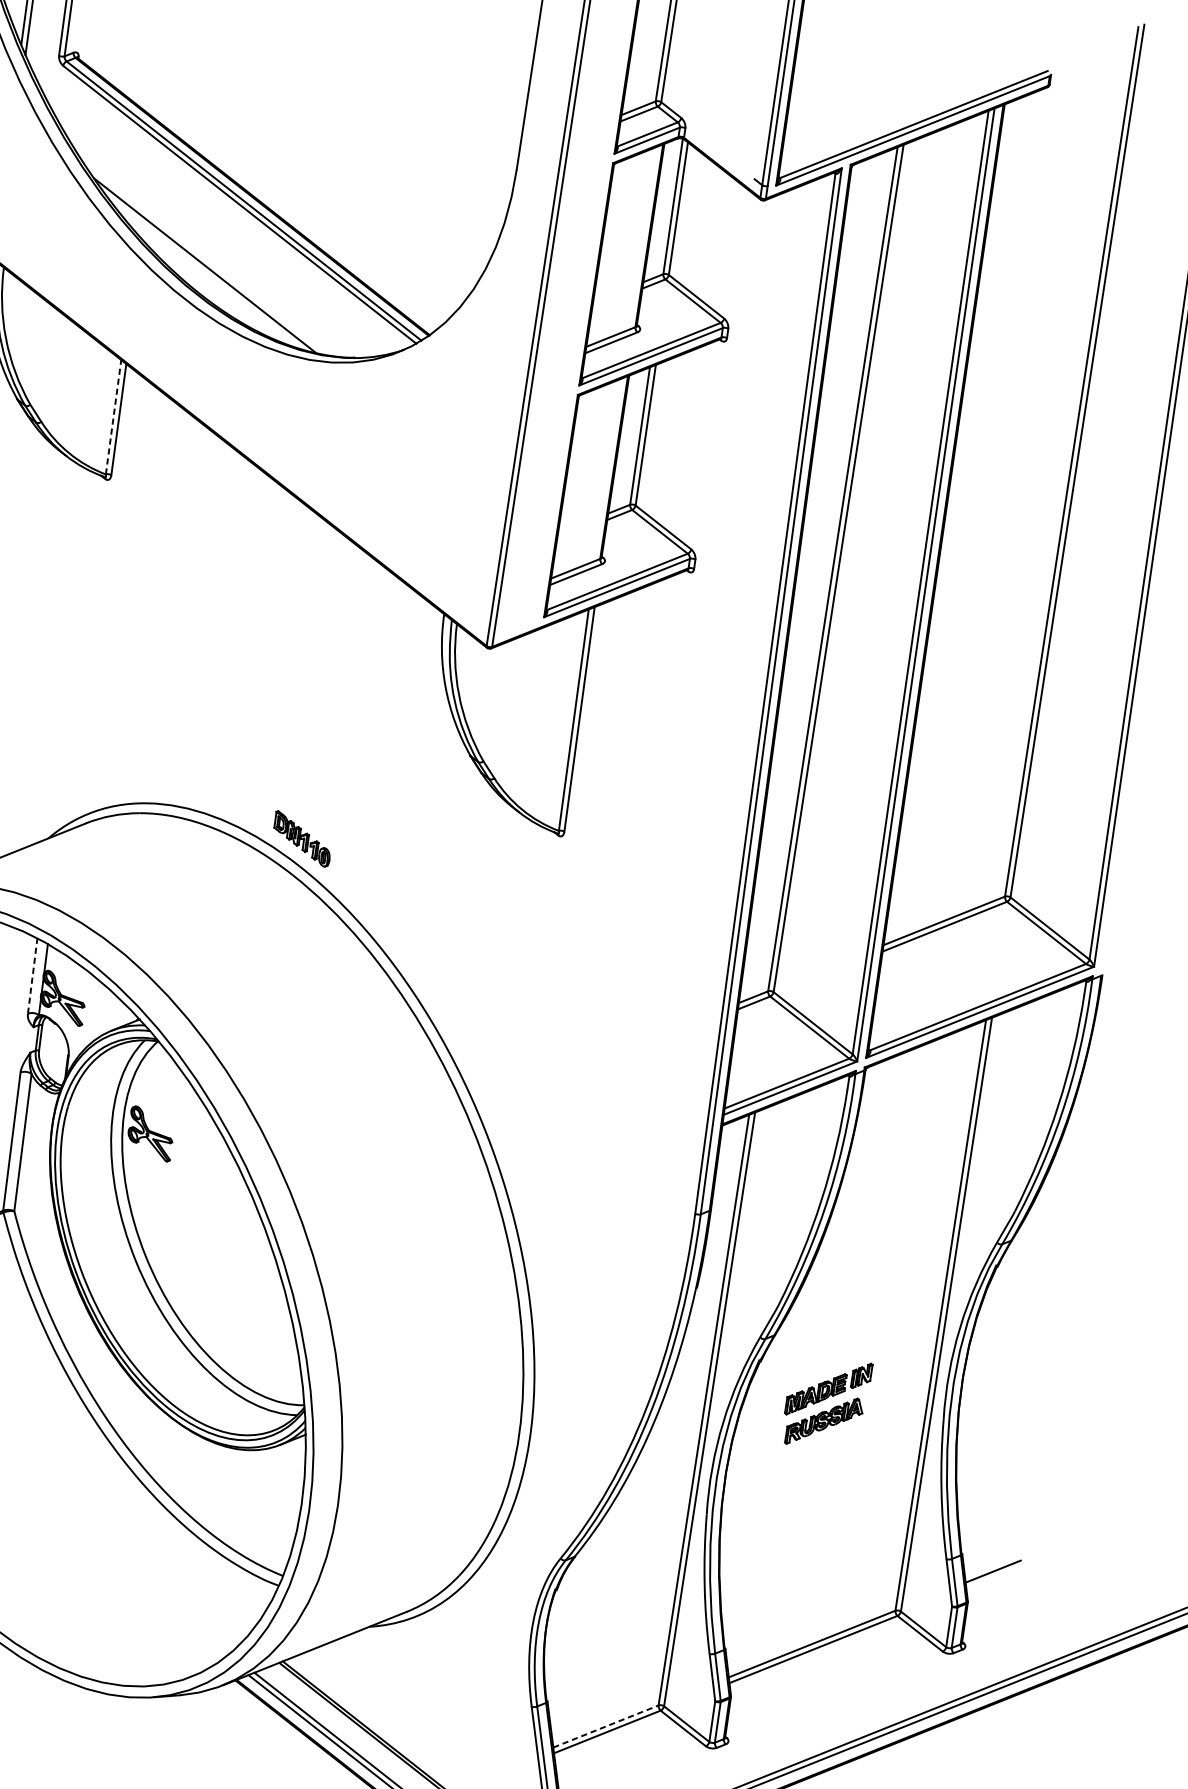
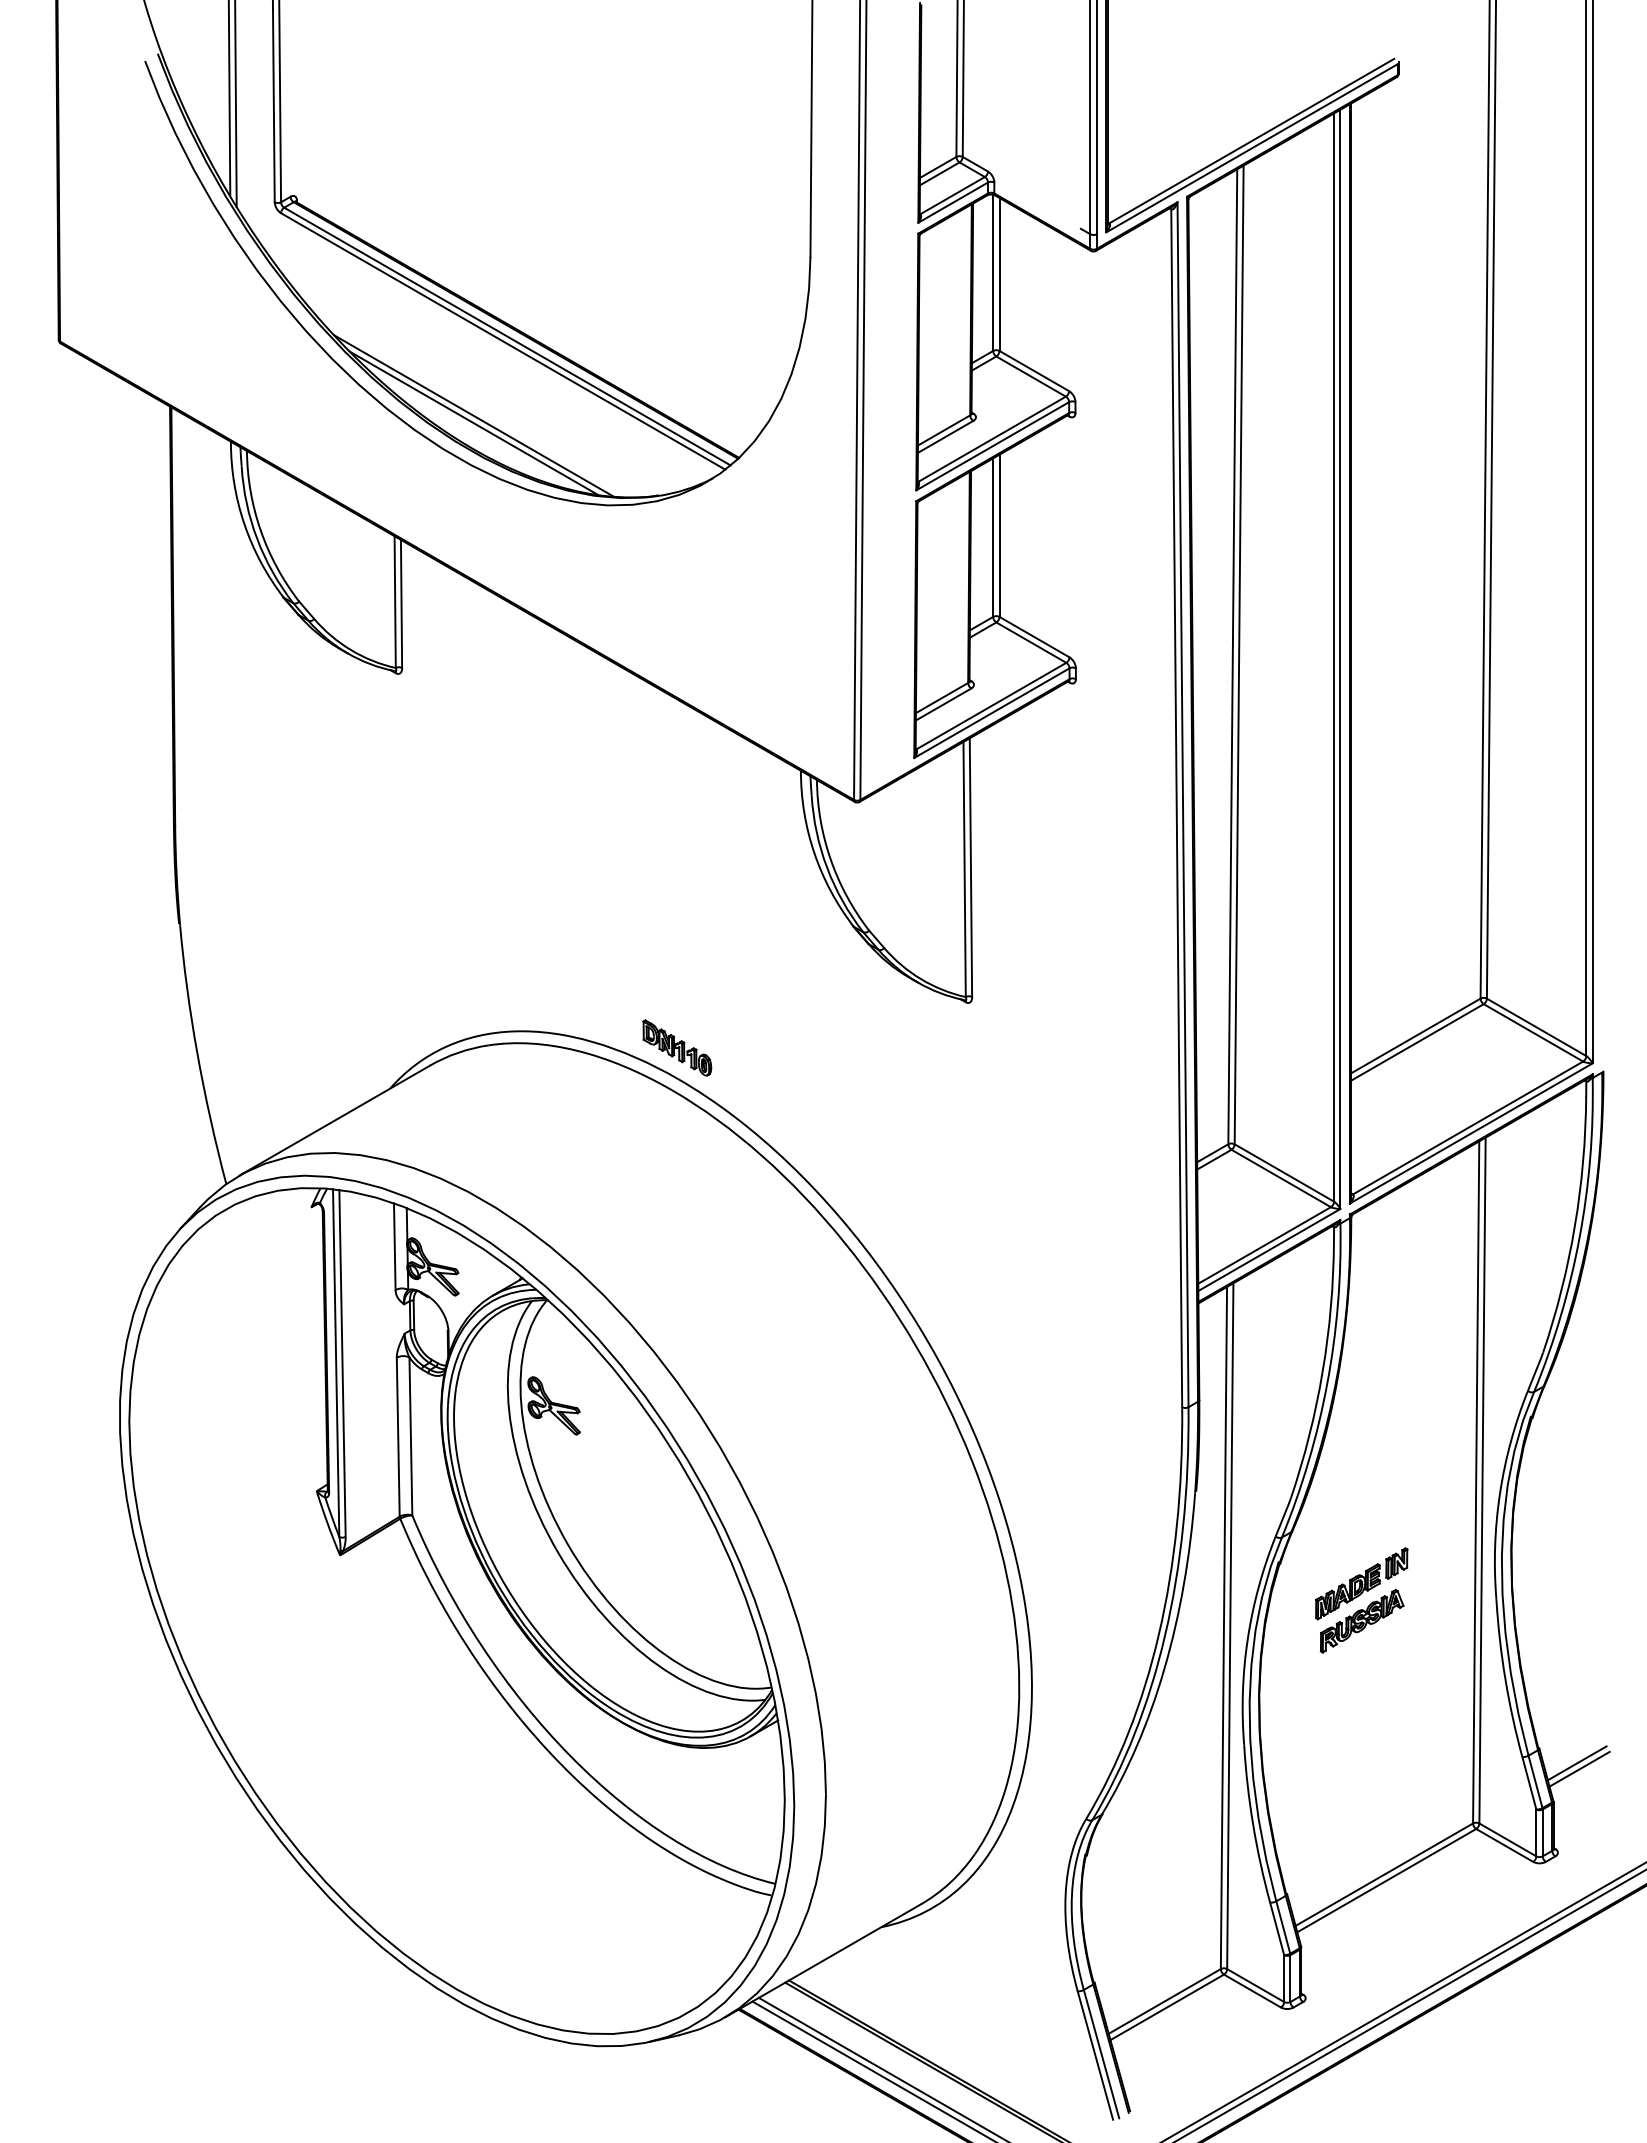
line: (203, 271) -> (473, 422), added
line: (113, 417) -> (395, 602), dashed -> solid
line: (32, 975) -> (394, 1246), dashed -> solid
line: (994, 1576) -> (1579, 1768), added
line: (605, 1726) -> (1164, 2001), dashed -> solid

